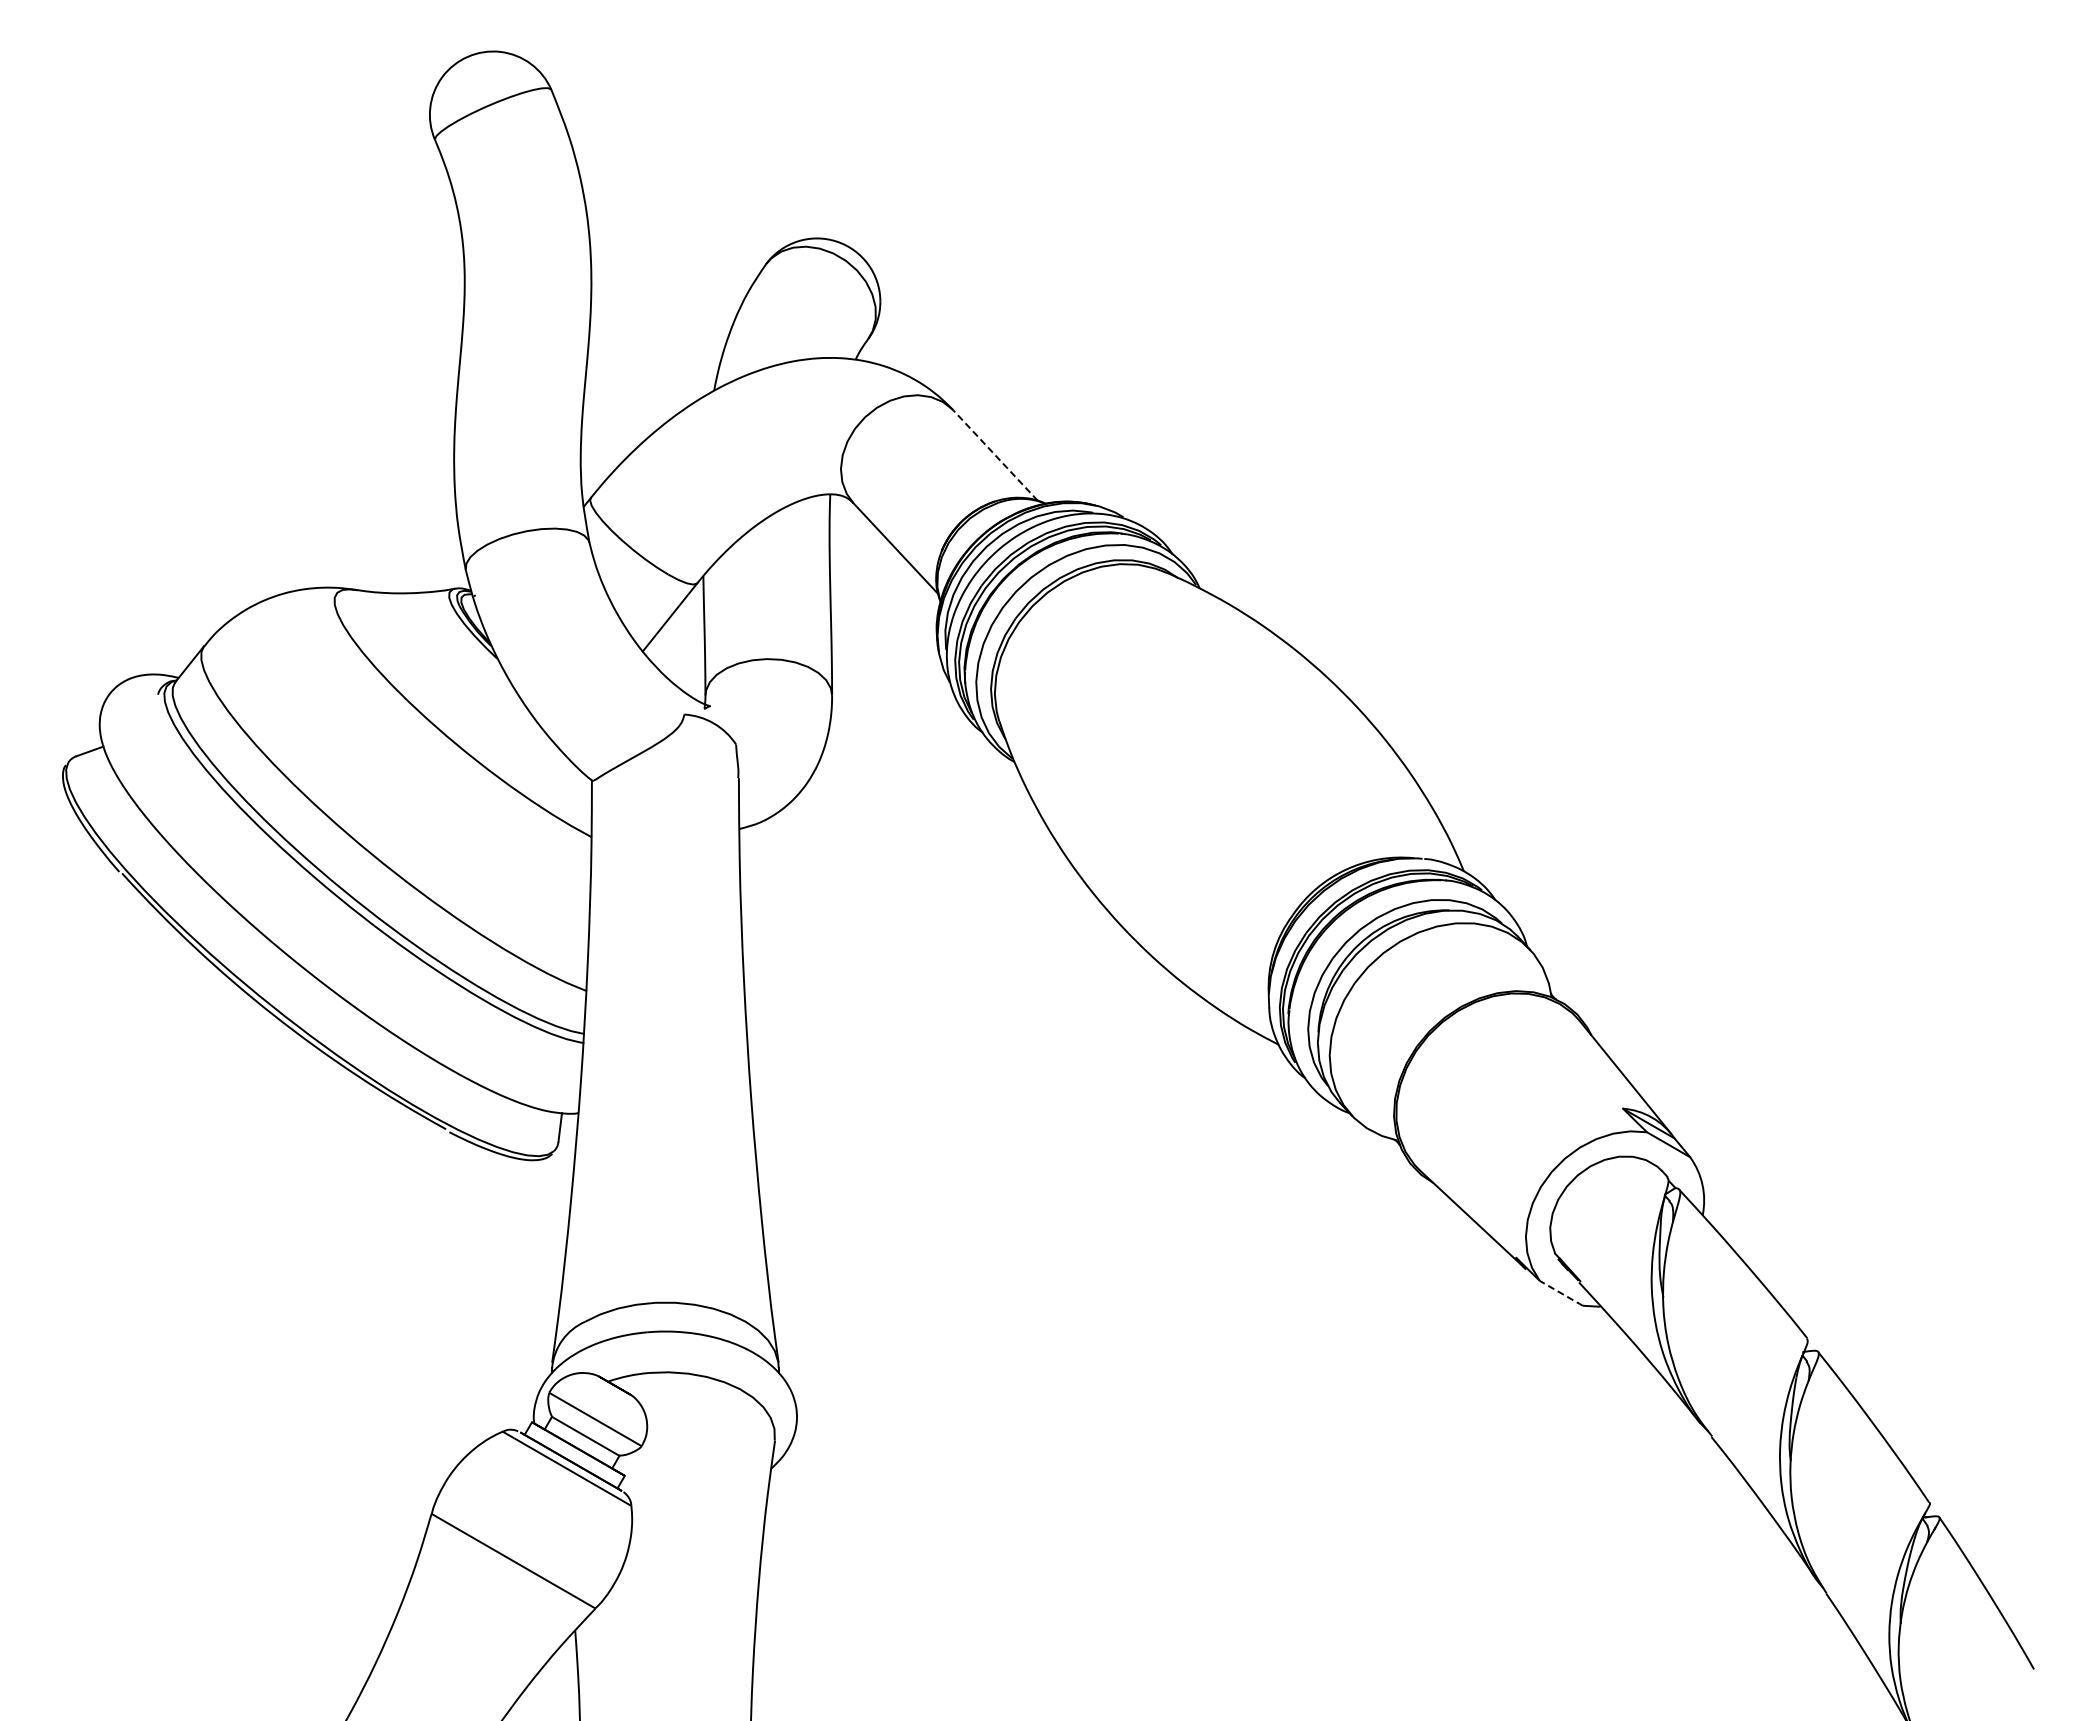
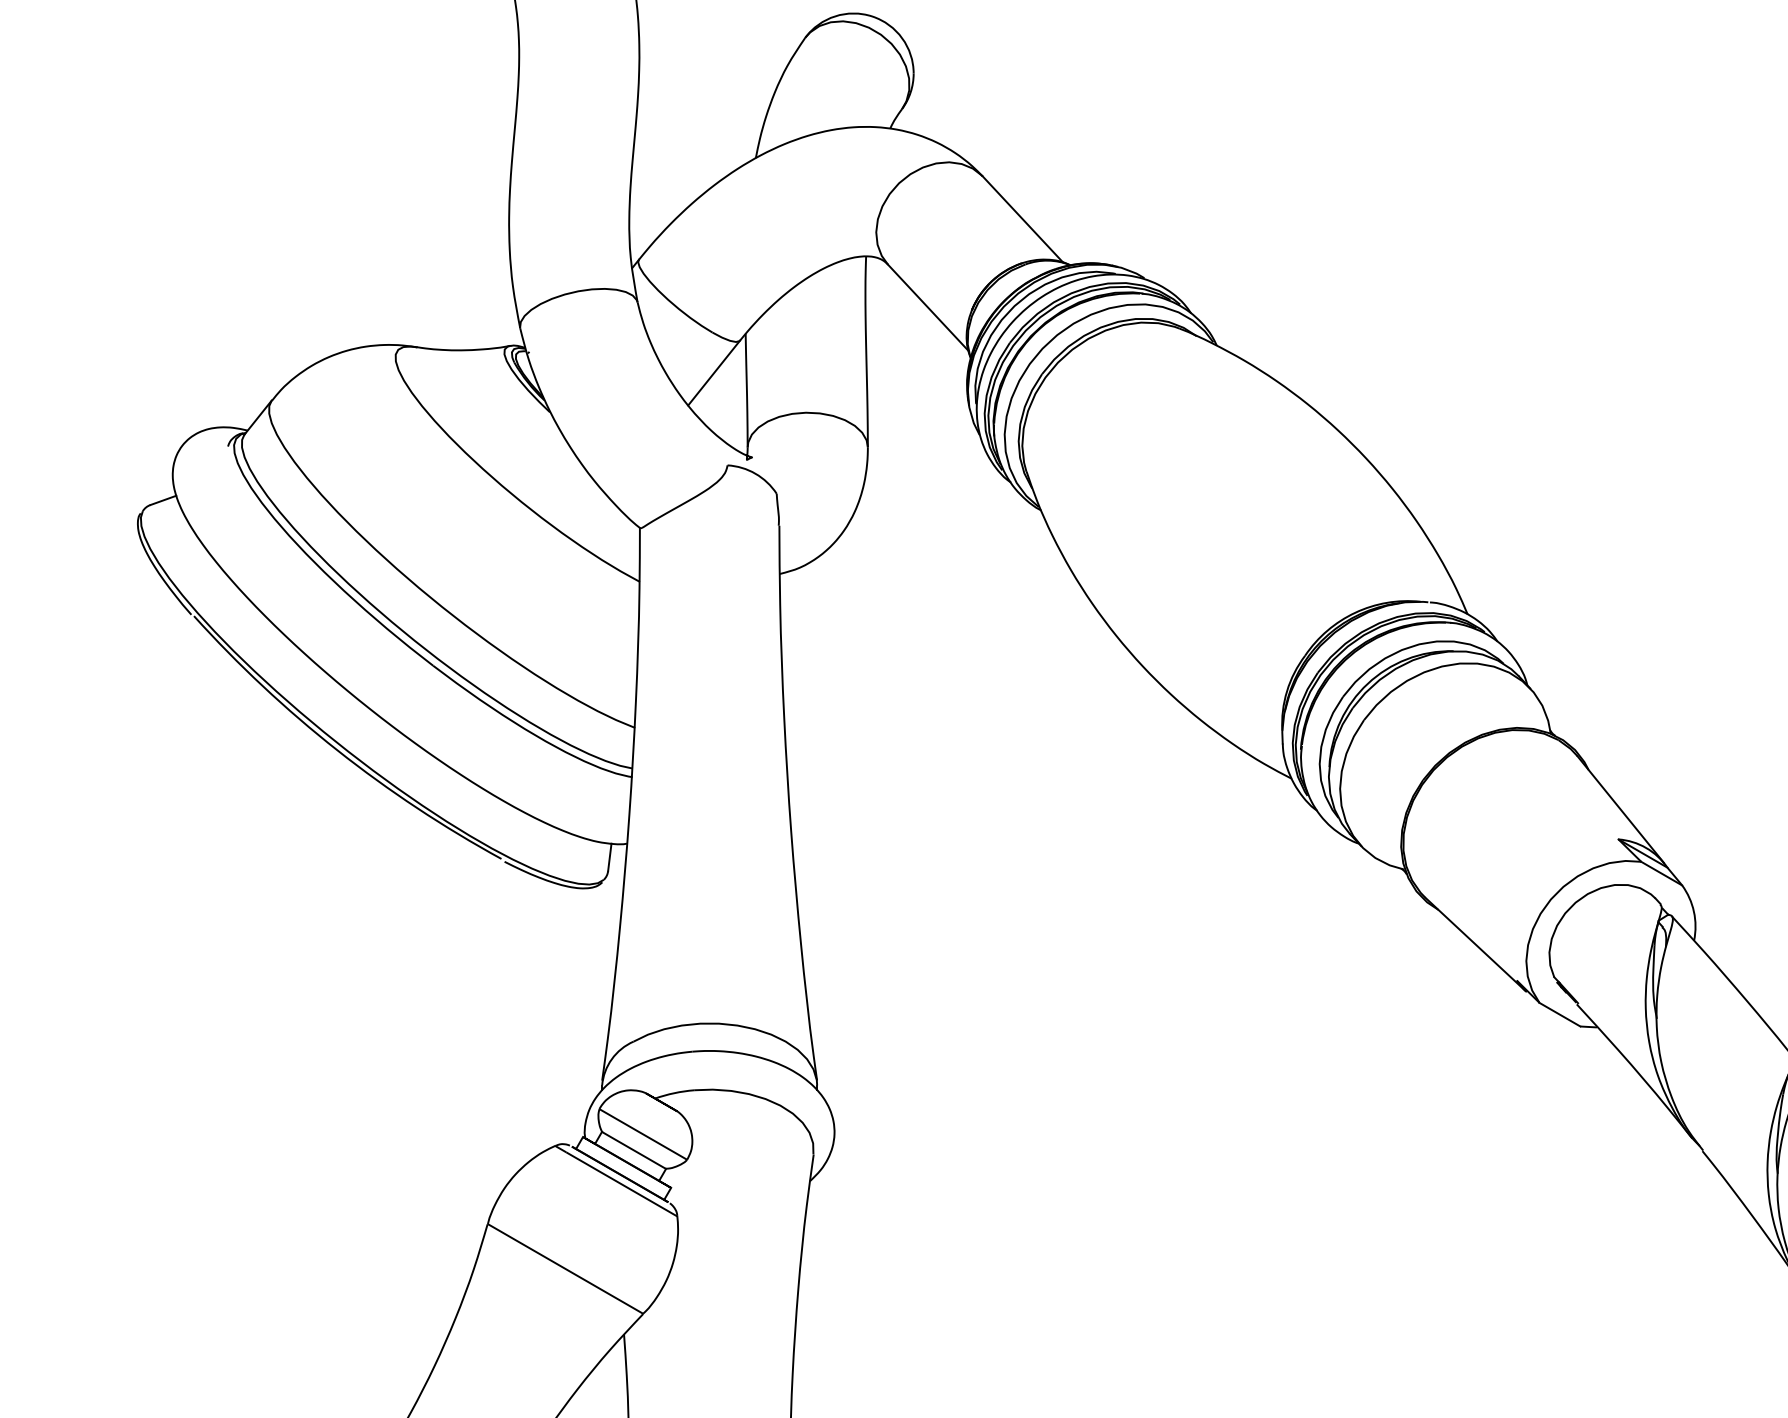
line: (995, 455) -> (1022, 219), dashed -> solid
line: (1561, 1293) -> (1560, 1014), dashed -> solid

